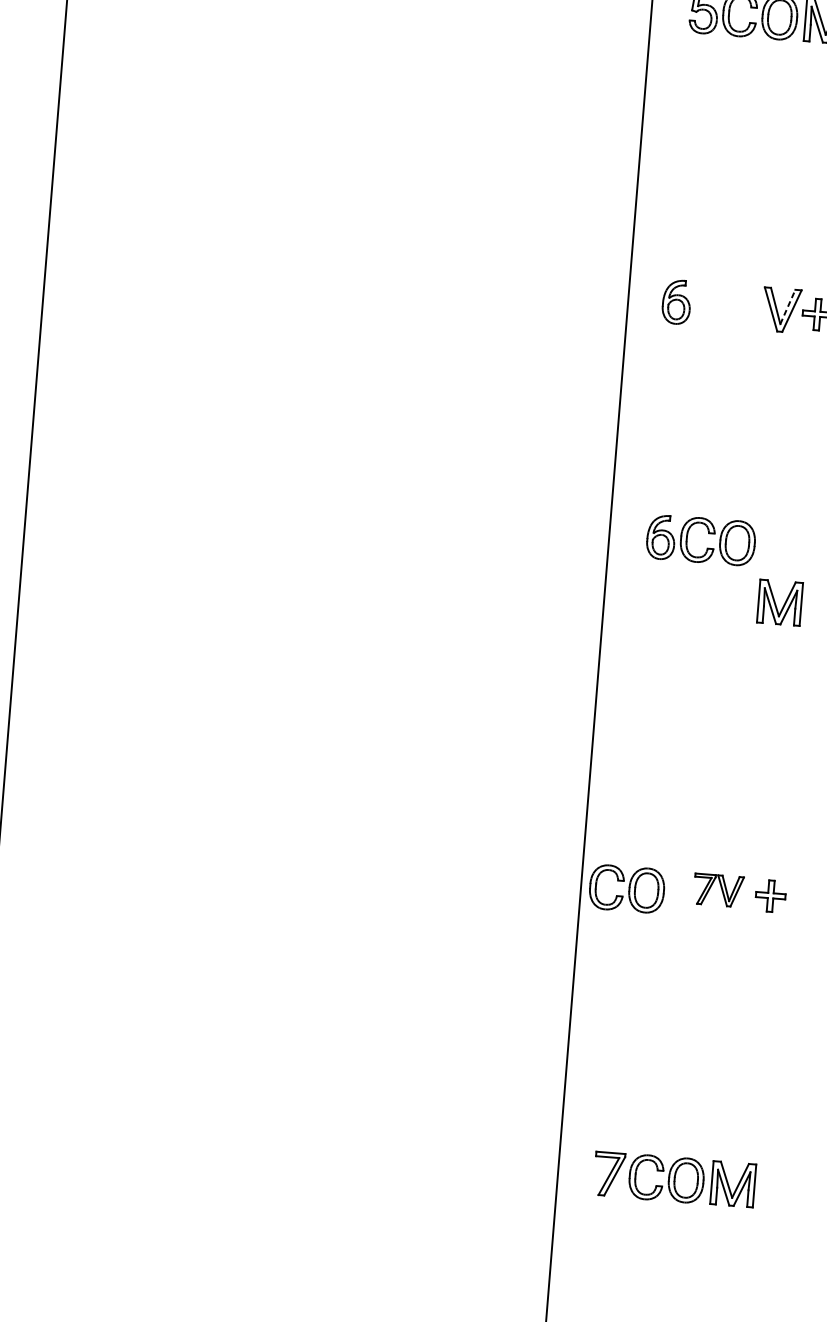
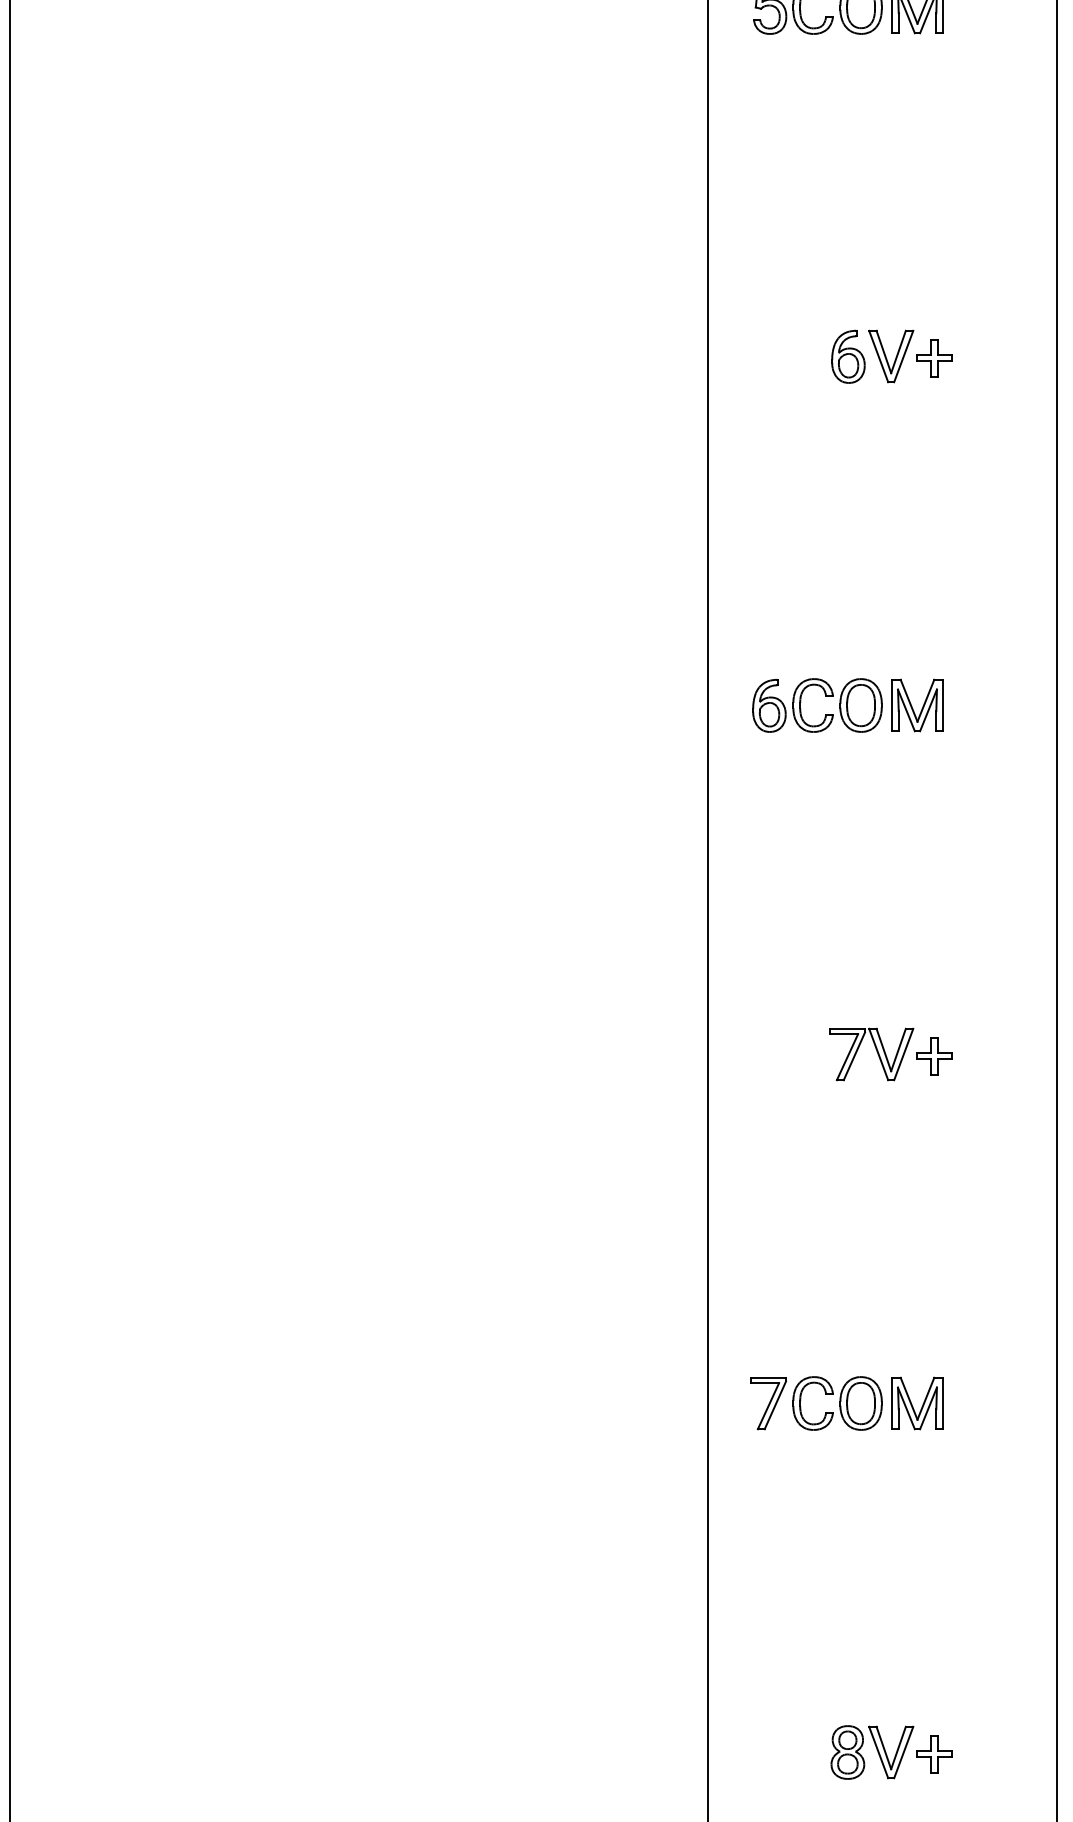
part: (676, 301) -> (848, 356), moved
line: (787, 306) -> (898, 351), dashed -> solid
part: (708, 533) -> (825, 696), moved
part: (627, 888) -> (762, 1061), removed
part: (718, 890) -> (871, 1054), size x1.43

